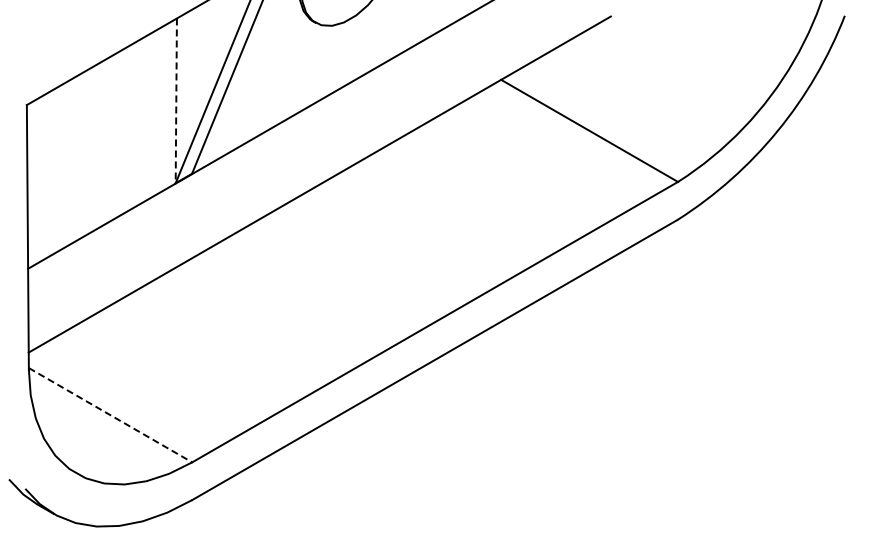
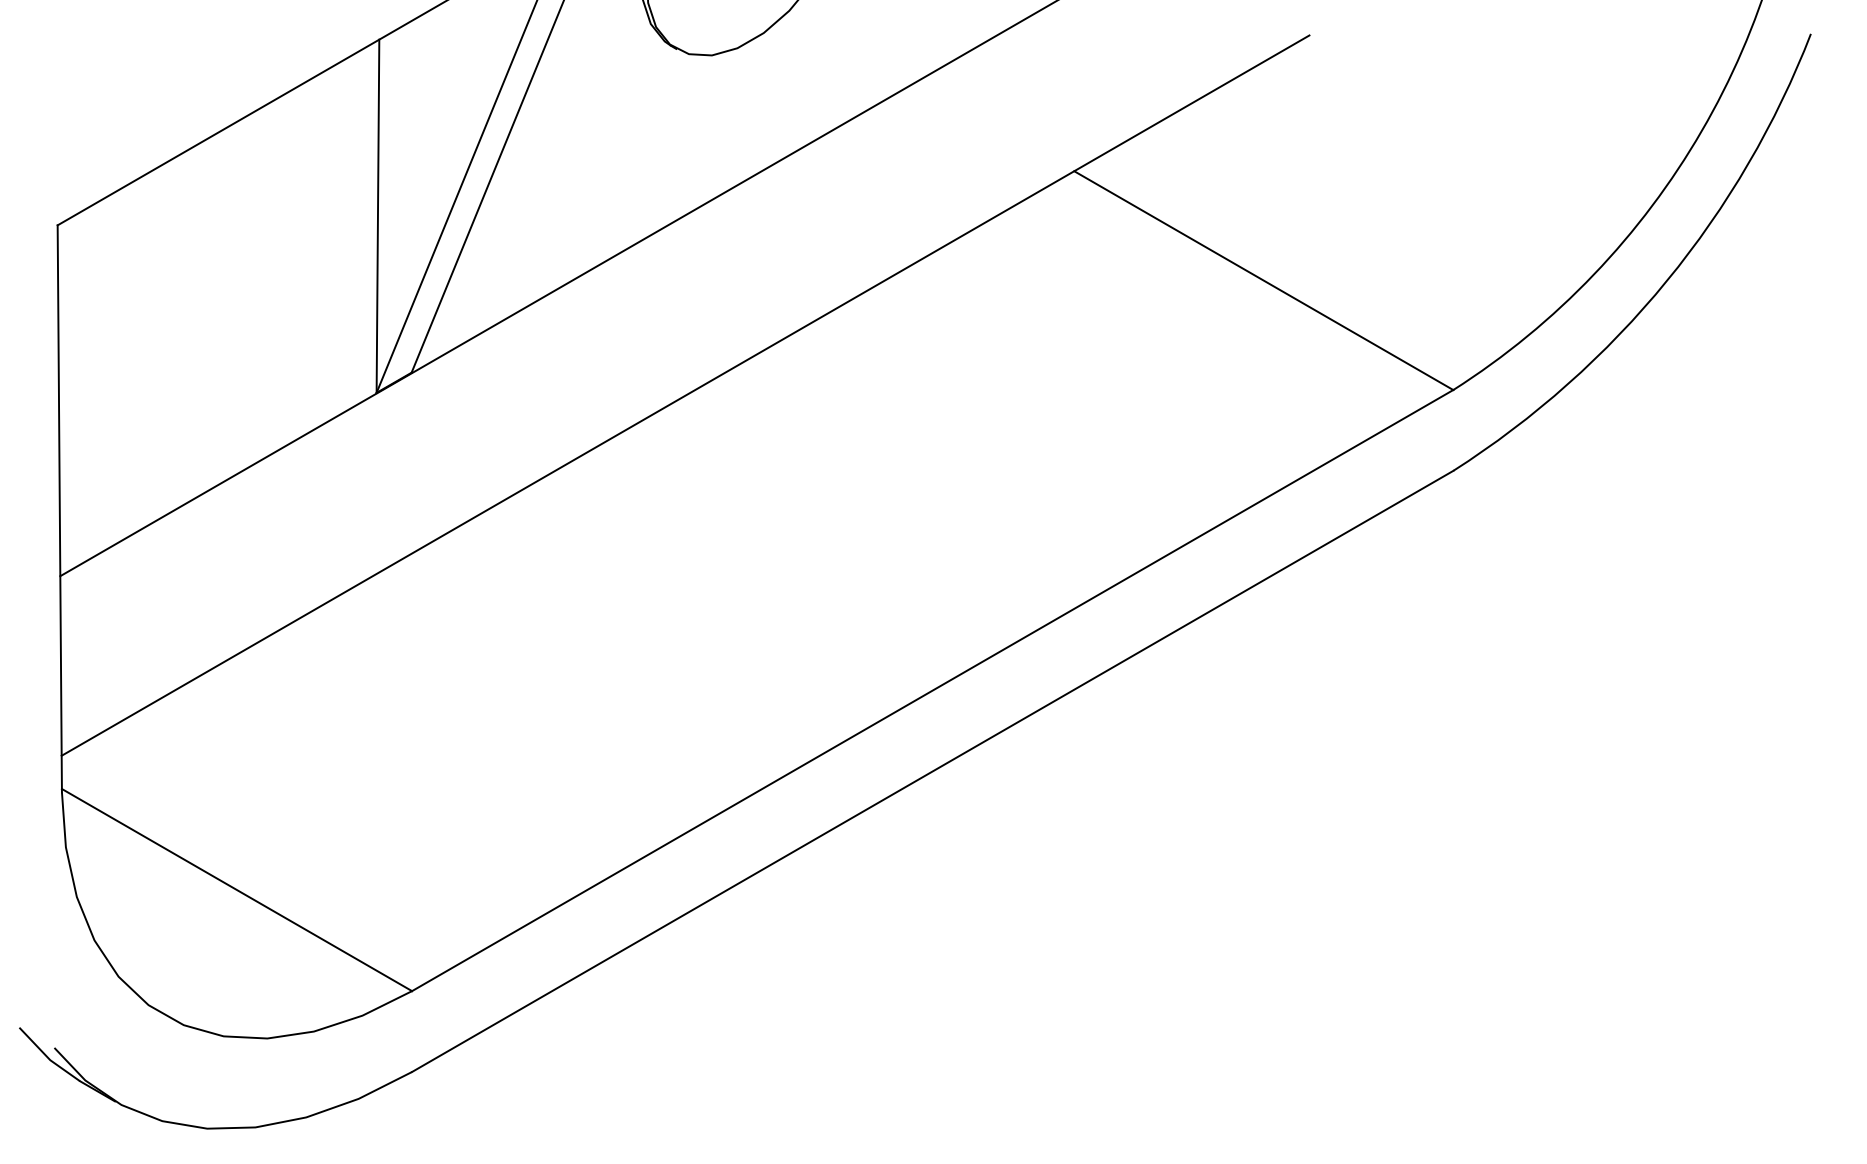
line: (176, 101) -> (378, 217), dashed -> solid
line: (110, 415) -> (236, 890), dashed -> solid

